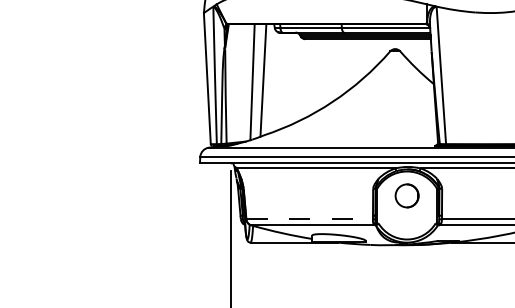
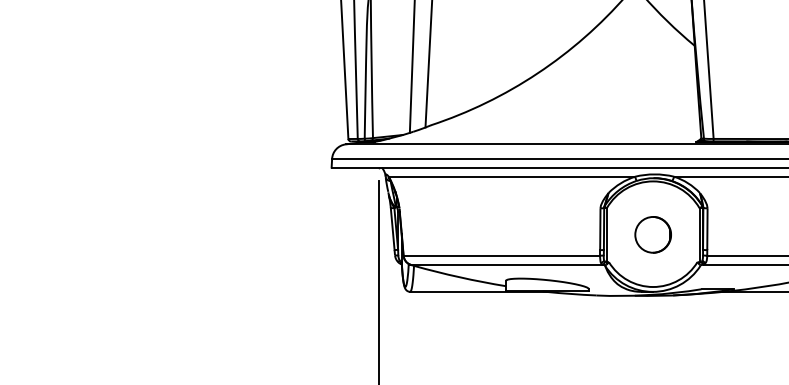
circle: (406, 195) -> (652, 234), moved
line: (310, 219) -> (503, 255), dashed -> solid

